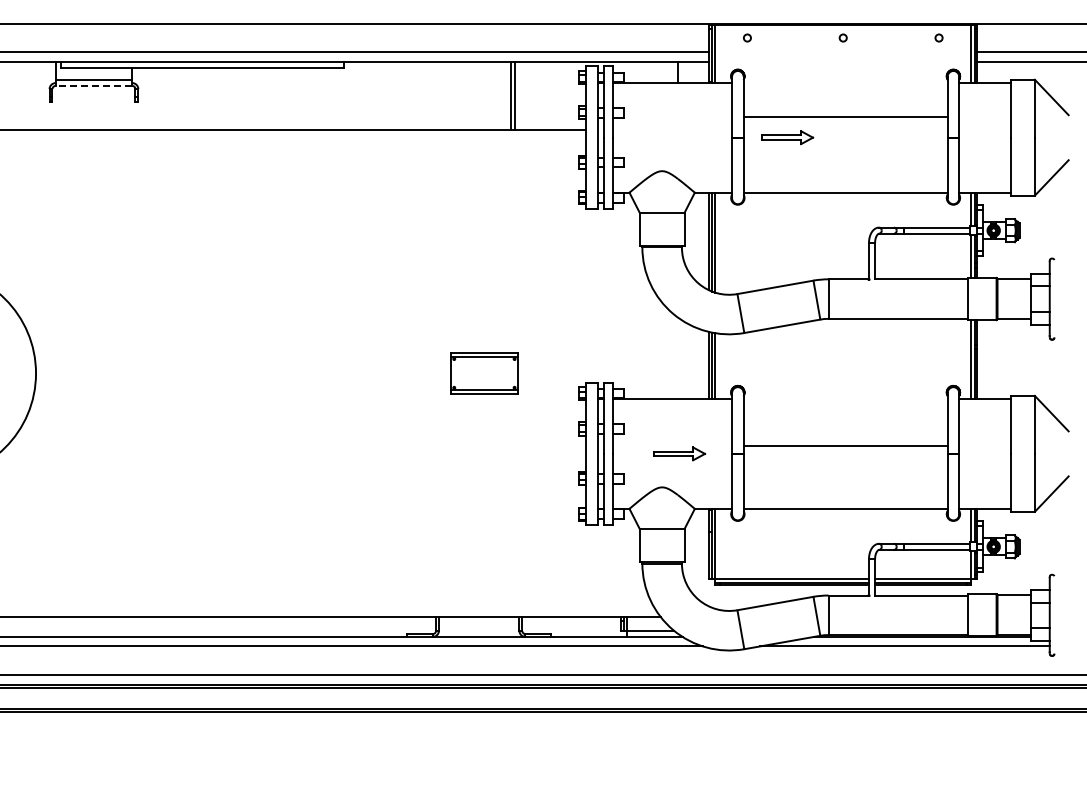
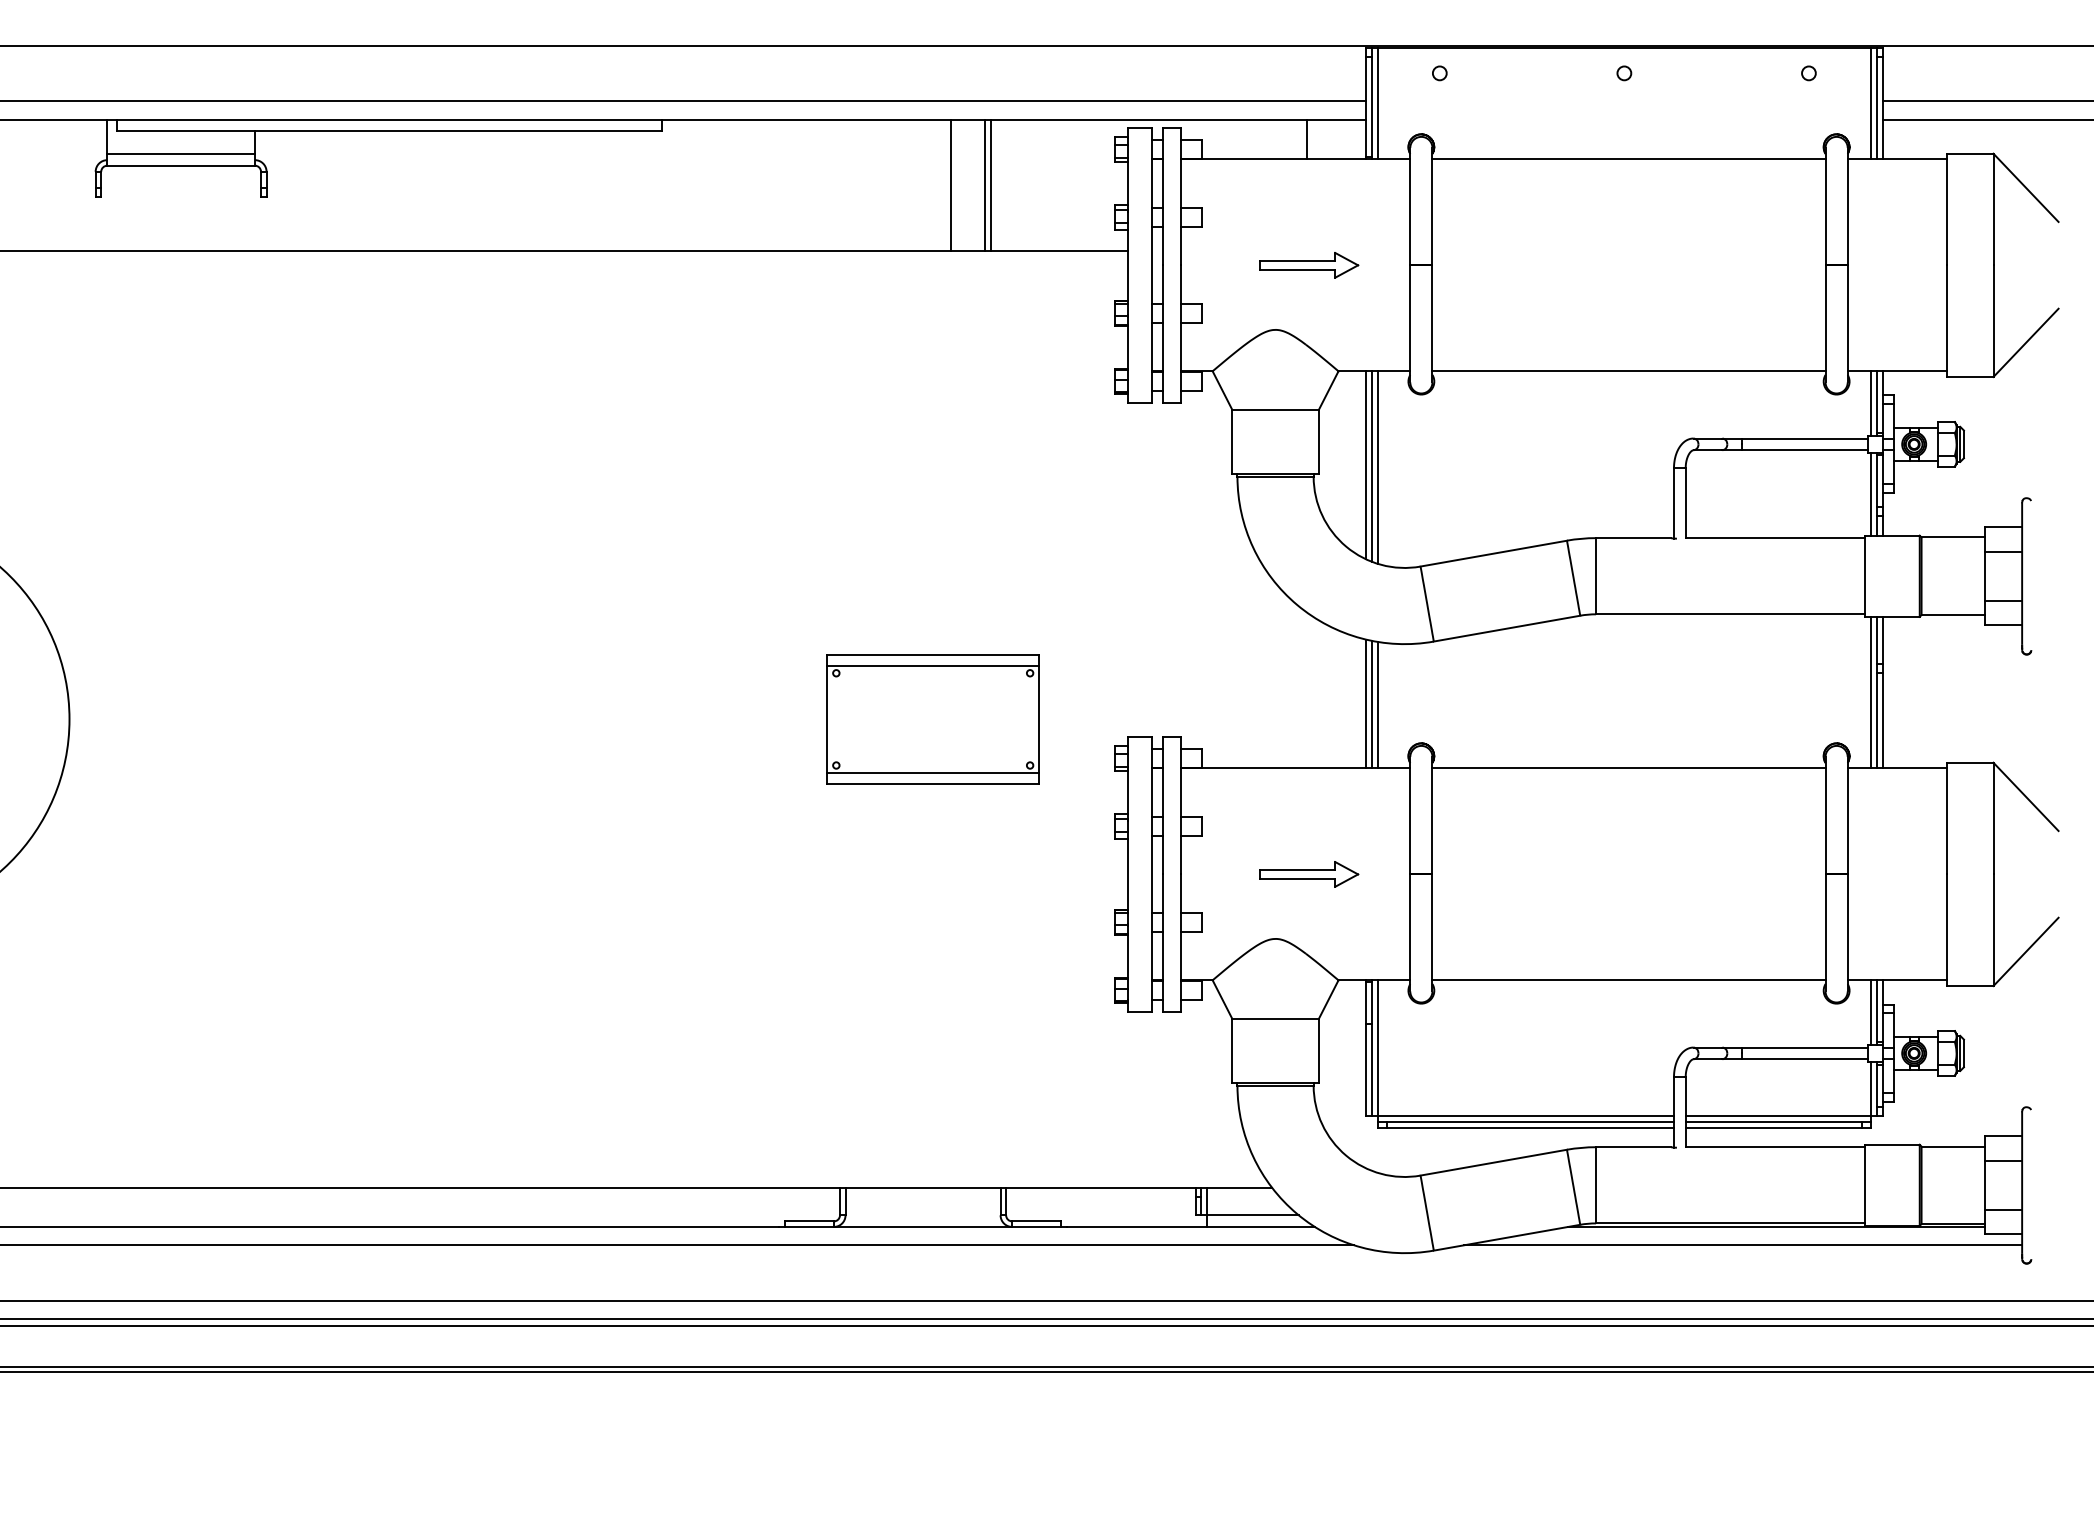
line: (93, 85) -> (180, 164), dashed -> solid
line: (493, 96) -> (950, 185), added
line: (845, 116) -> (1628, 159), moved
part: (787, 137) -> (1308, 264), moved
part: (484, 373) -> (933, 719), size x1.67
line: (845, 445) -> (1628, 767), moved

